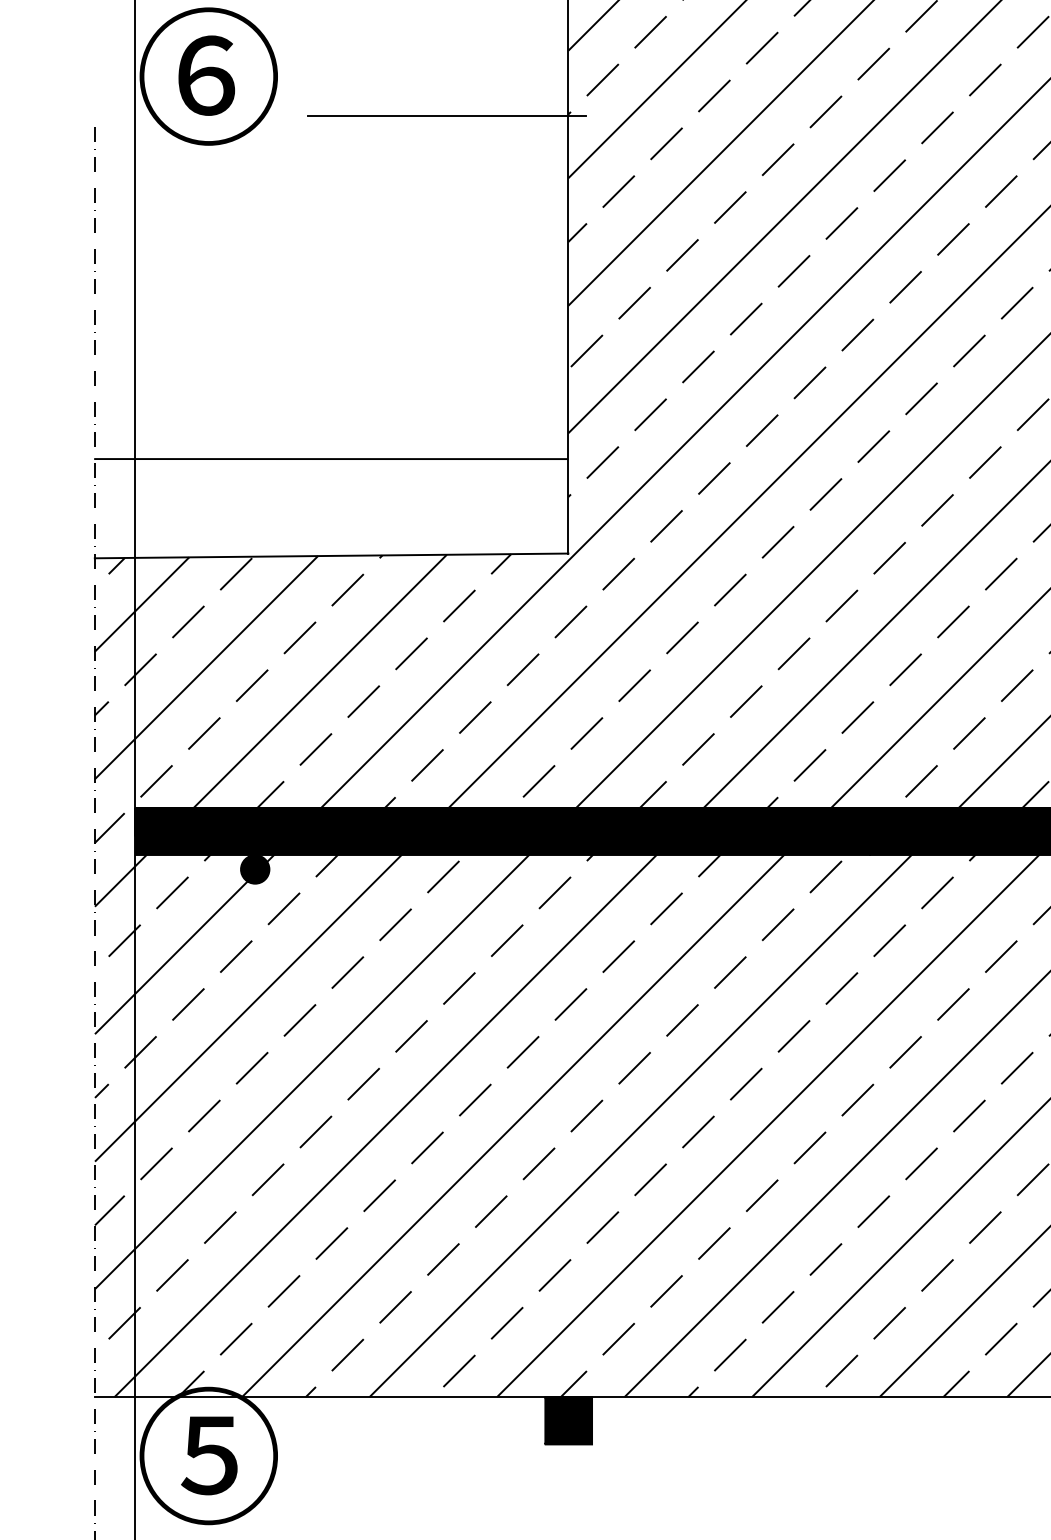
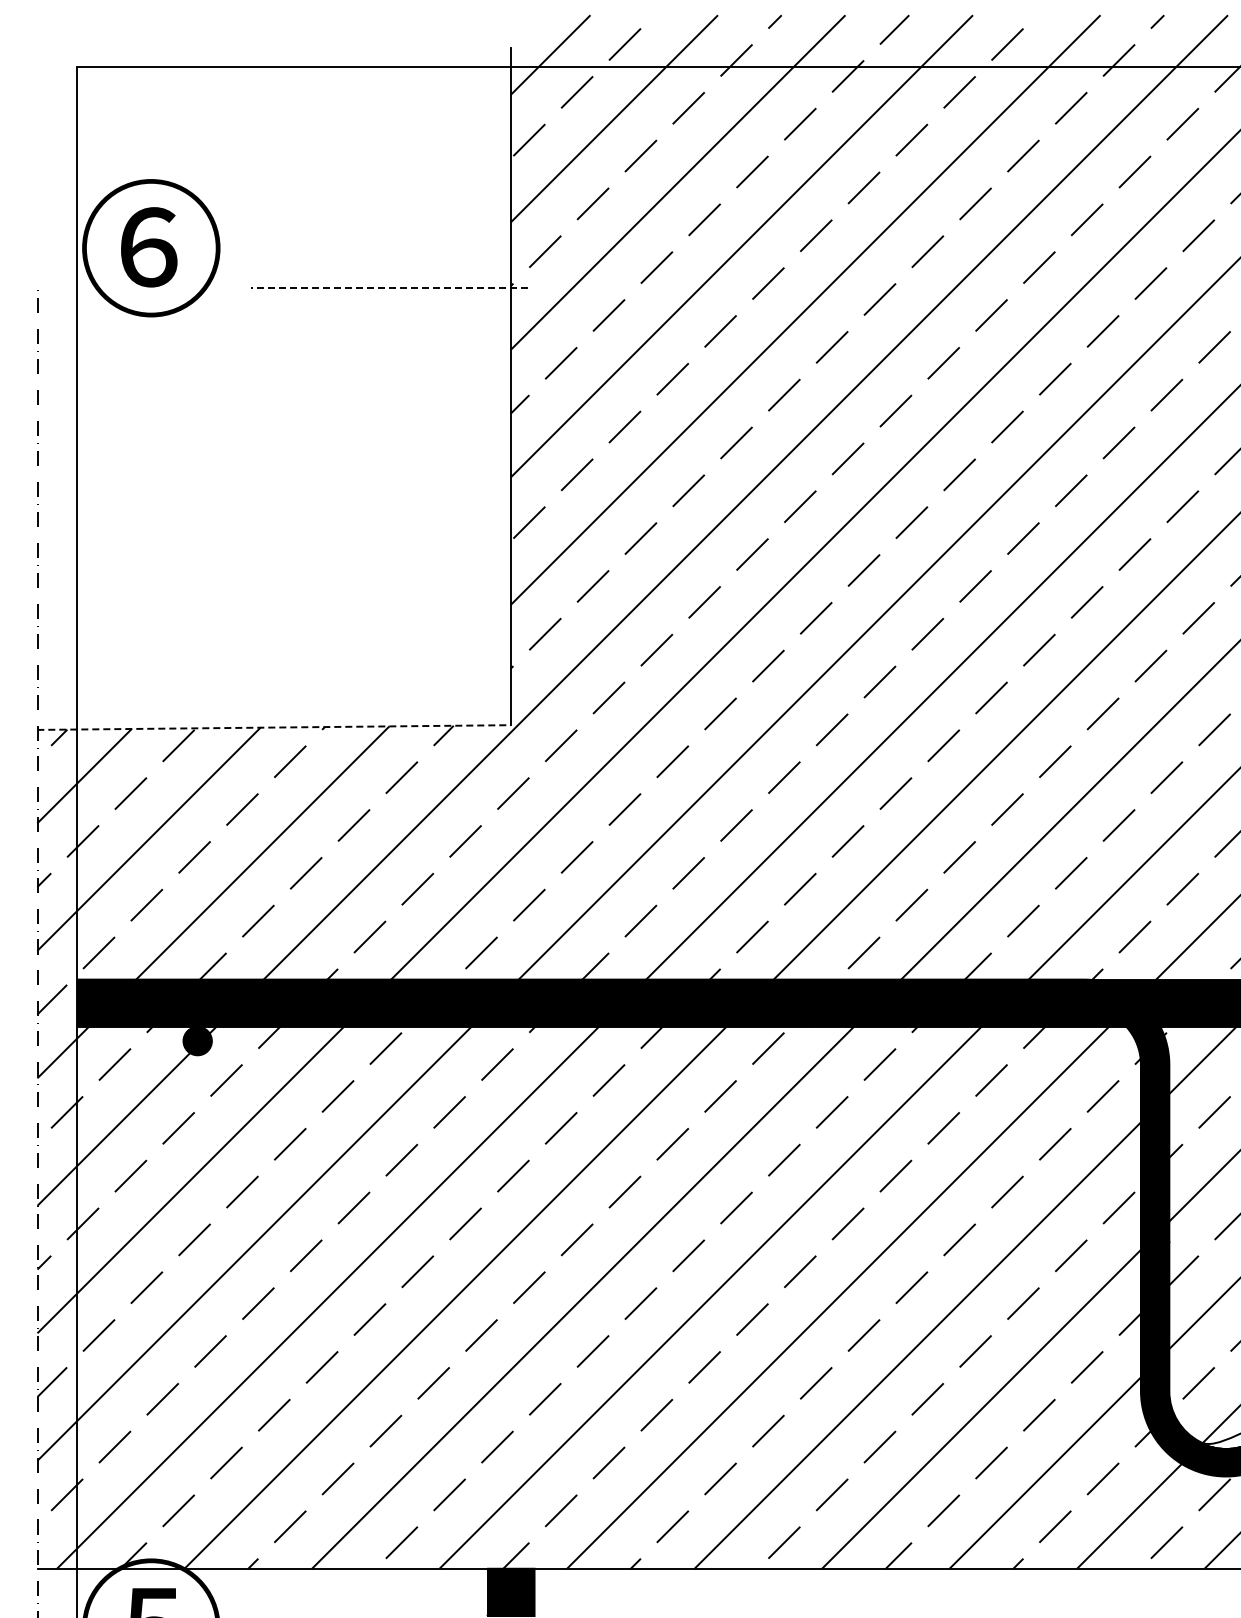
line: (447, 115) -> (389, 287), solid -> dashed
line: (331, 458) -> (273, 630), removed
line: (332, 555) -> (274, 727), solid -> dashed

